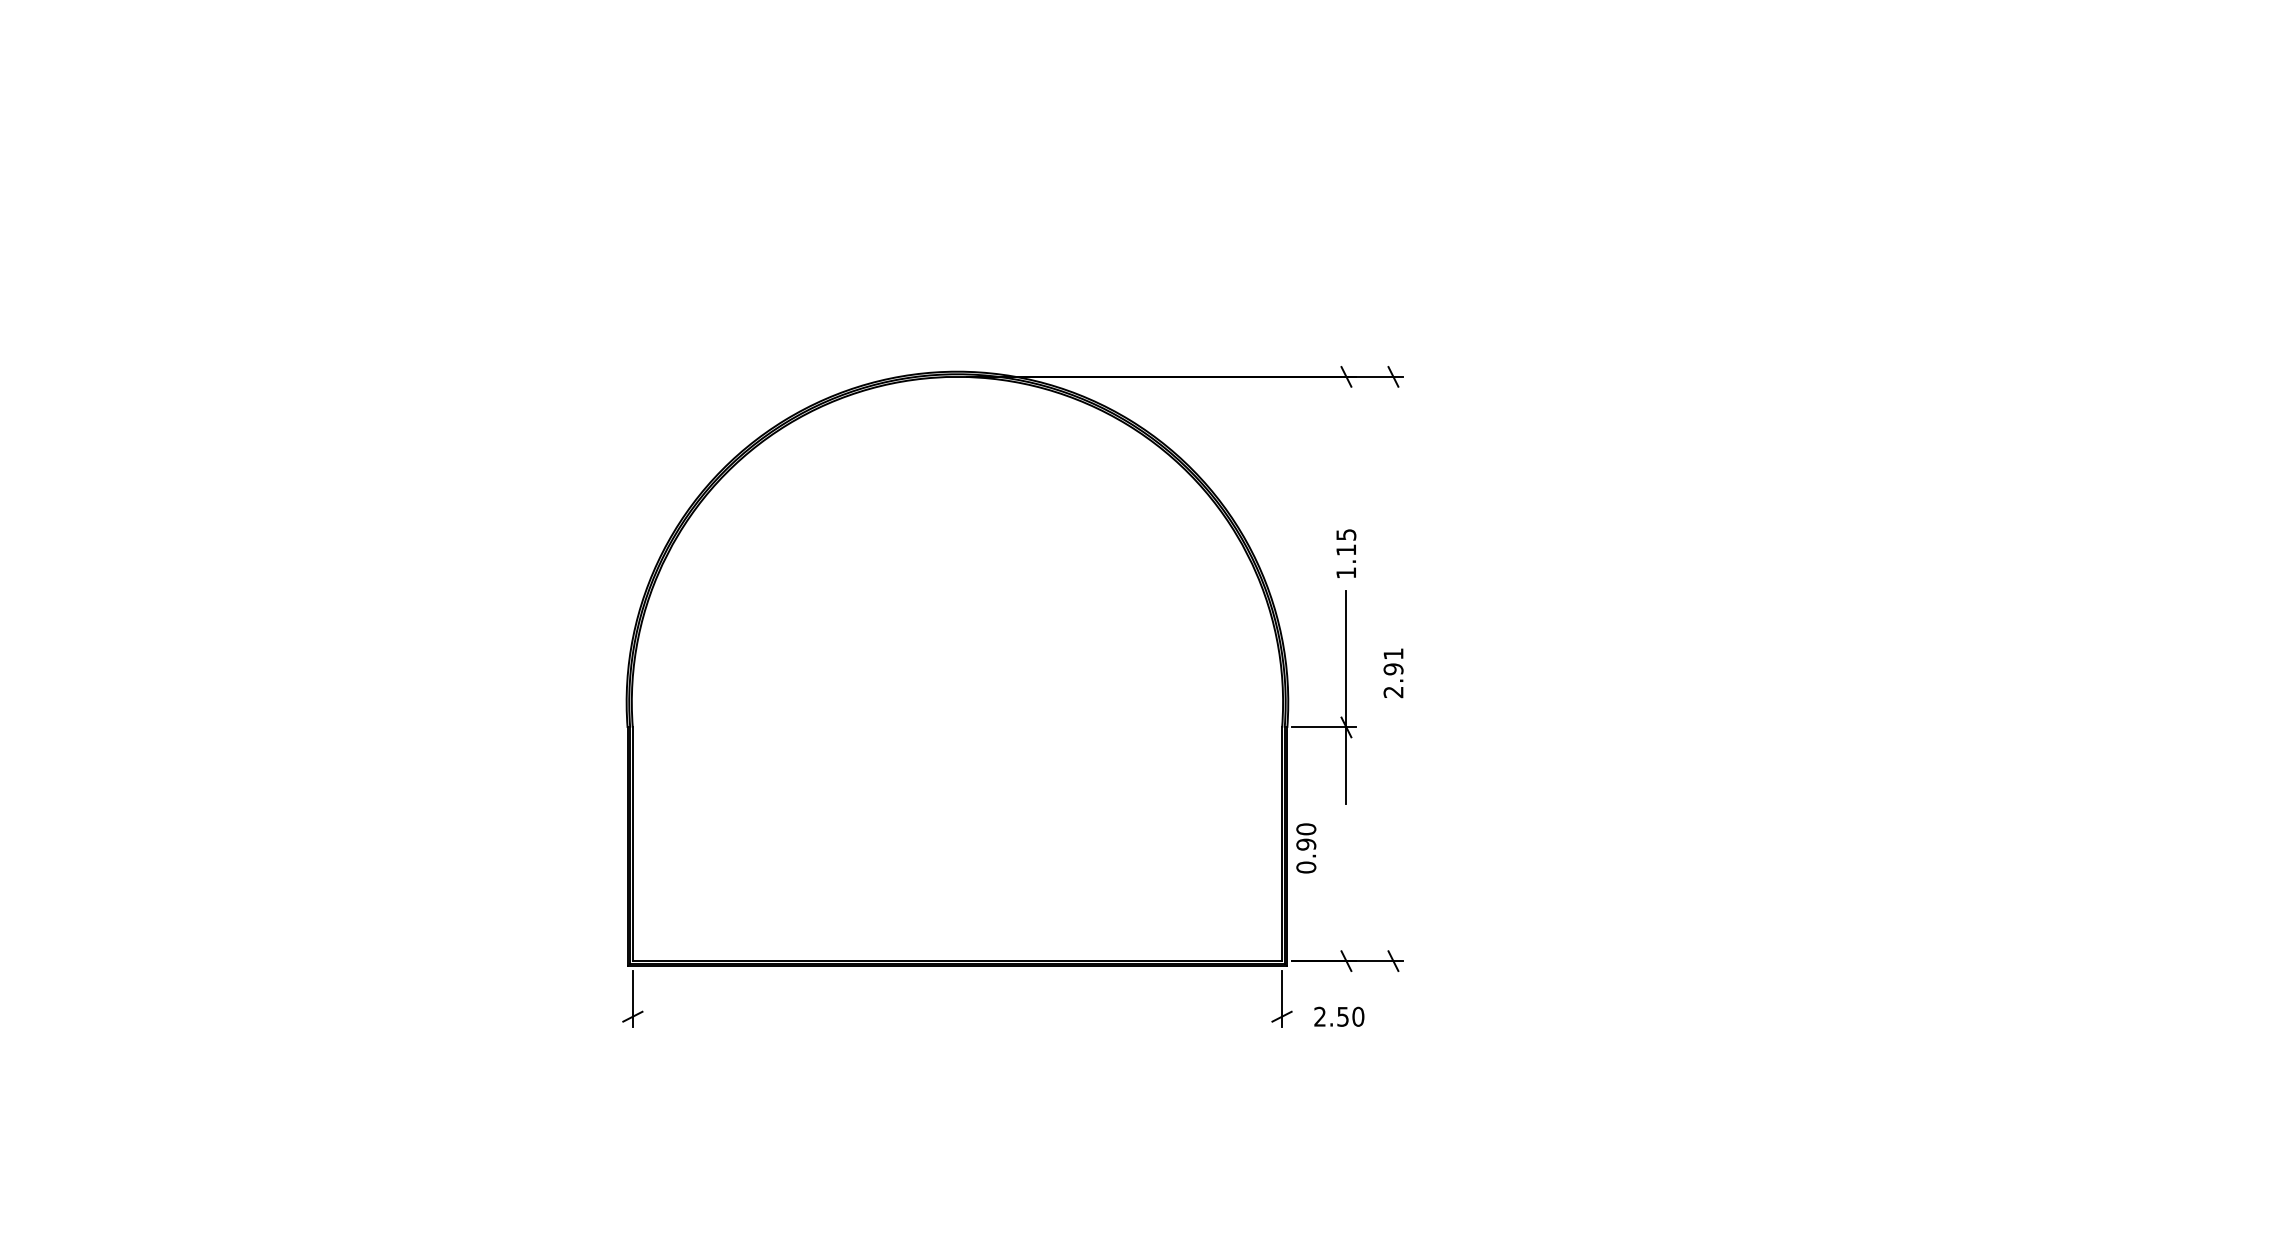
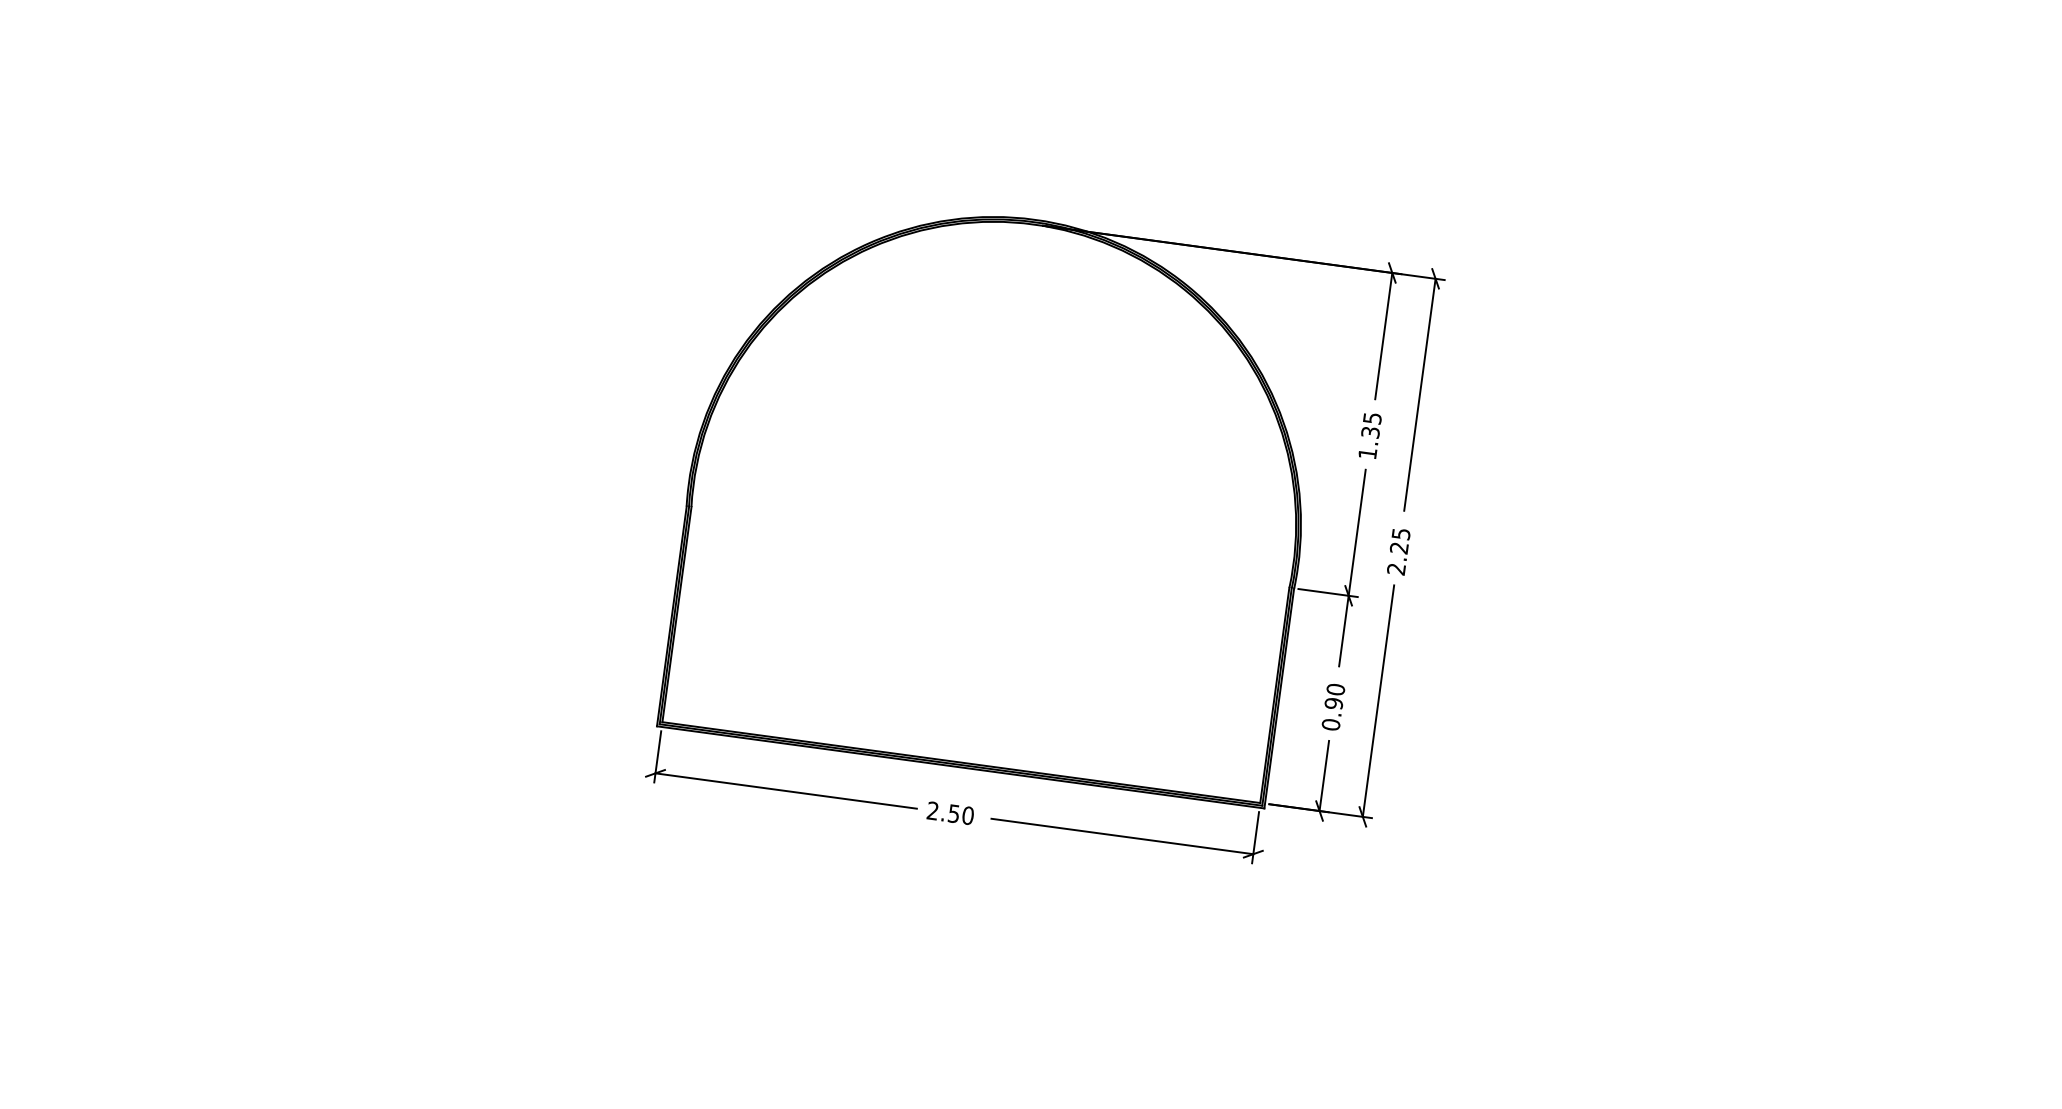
line: (1346, 445) -> (1383, 336), added
line: (1393, 502) -> (1420, 394), added
text: (1346, 549) -> (1370, 431), 1.15 -> 1.35
text: (1393, 661) -> (1400, 540), 2.91 -> 2.25
line: (1393, 835) -> (1378, 701), added
text: (1306, 848) -> (1333, 707), moved
line: (1346, 923) -> (1324, 776), added
line: (774, 1016) -> (785, 790), added
line: (1139, 1016) -> (1122, 836), added
text: (1339, 1016) -> (950, 813), moved

